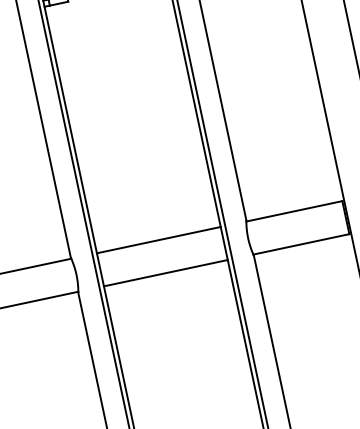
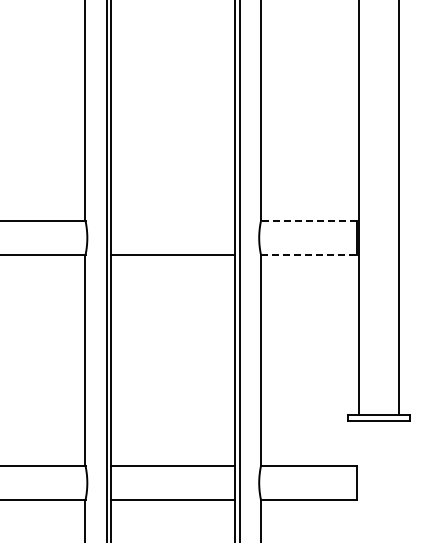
line: (293, 211) -> (308, 221), solid -> dashed
line: (159, 240) -> (173, 221), removed
line: (301, 244) -> (309, 254), solid -> dashed

